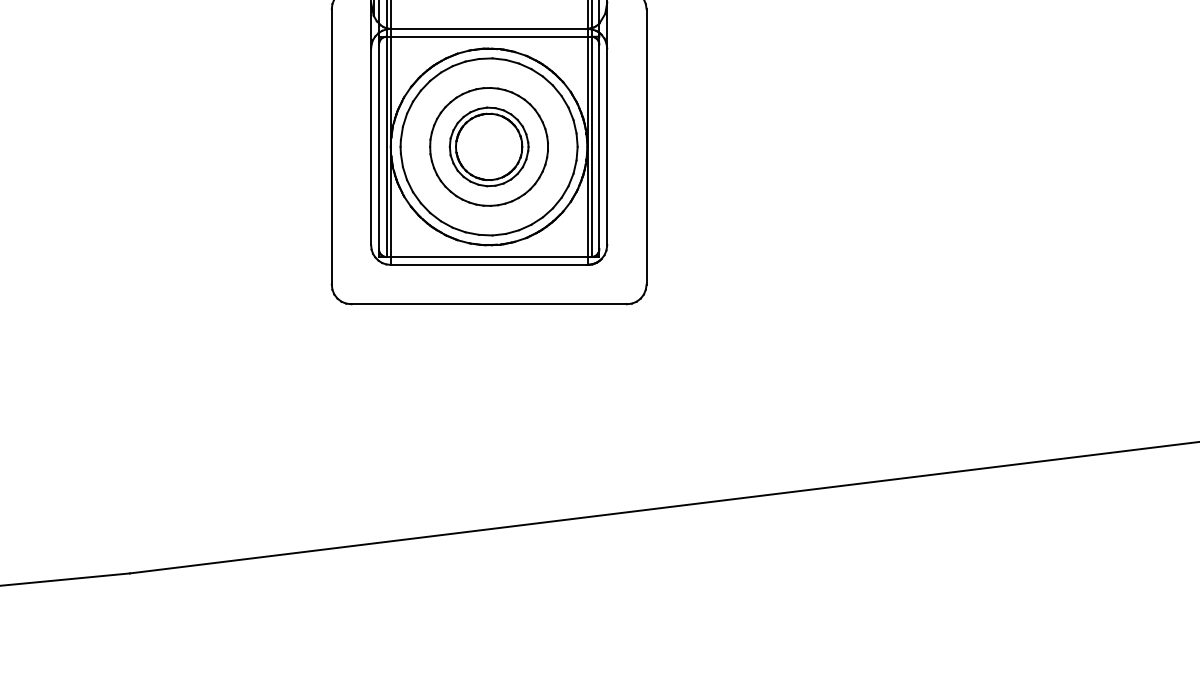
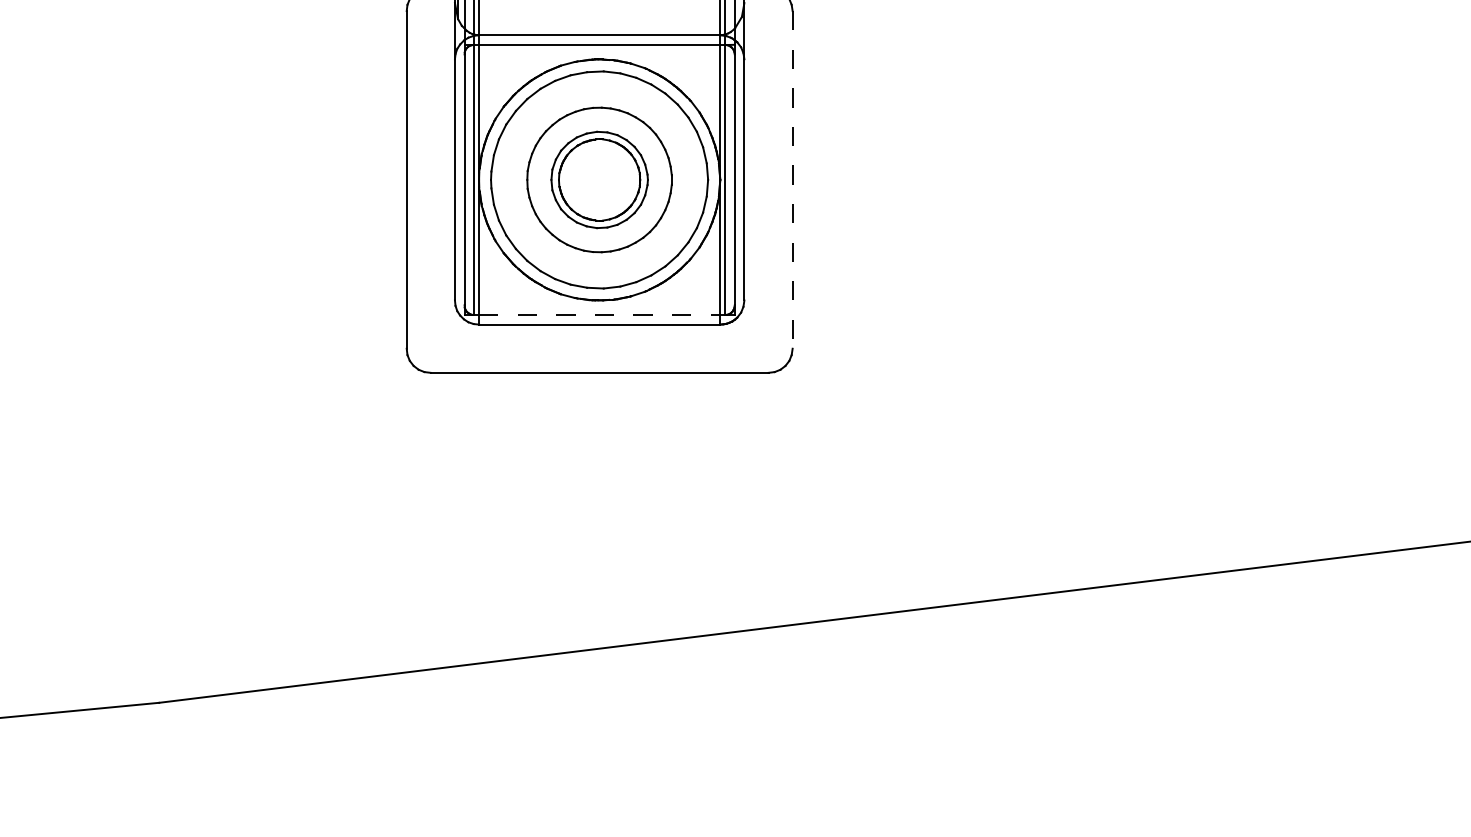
line: (646, 146) -> (792, 179), solid -> dashed
line: (489, 257) -> (600, 315), solid -> dashed

